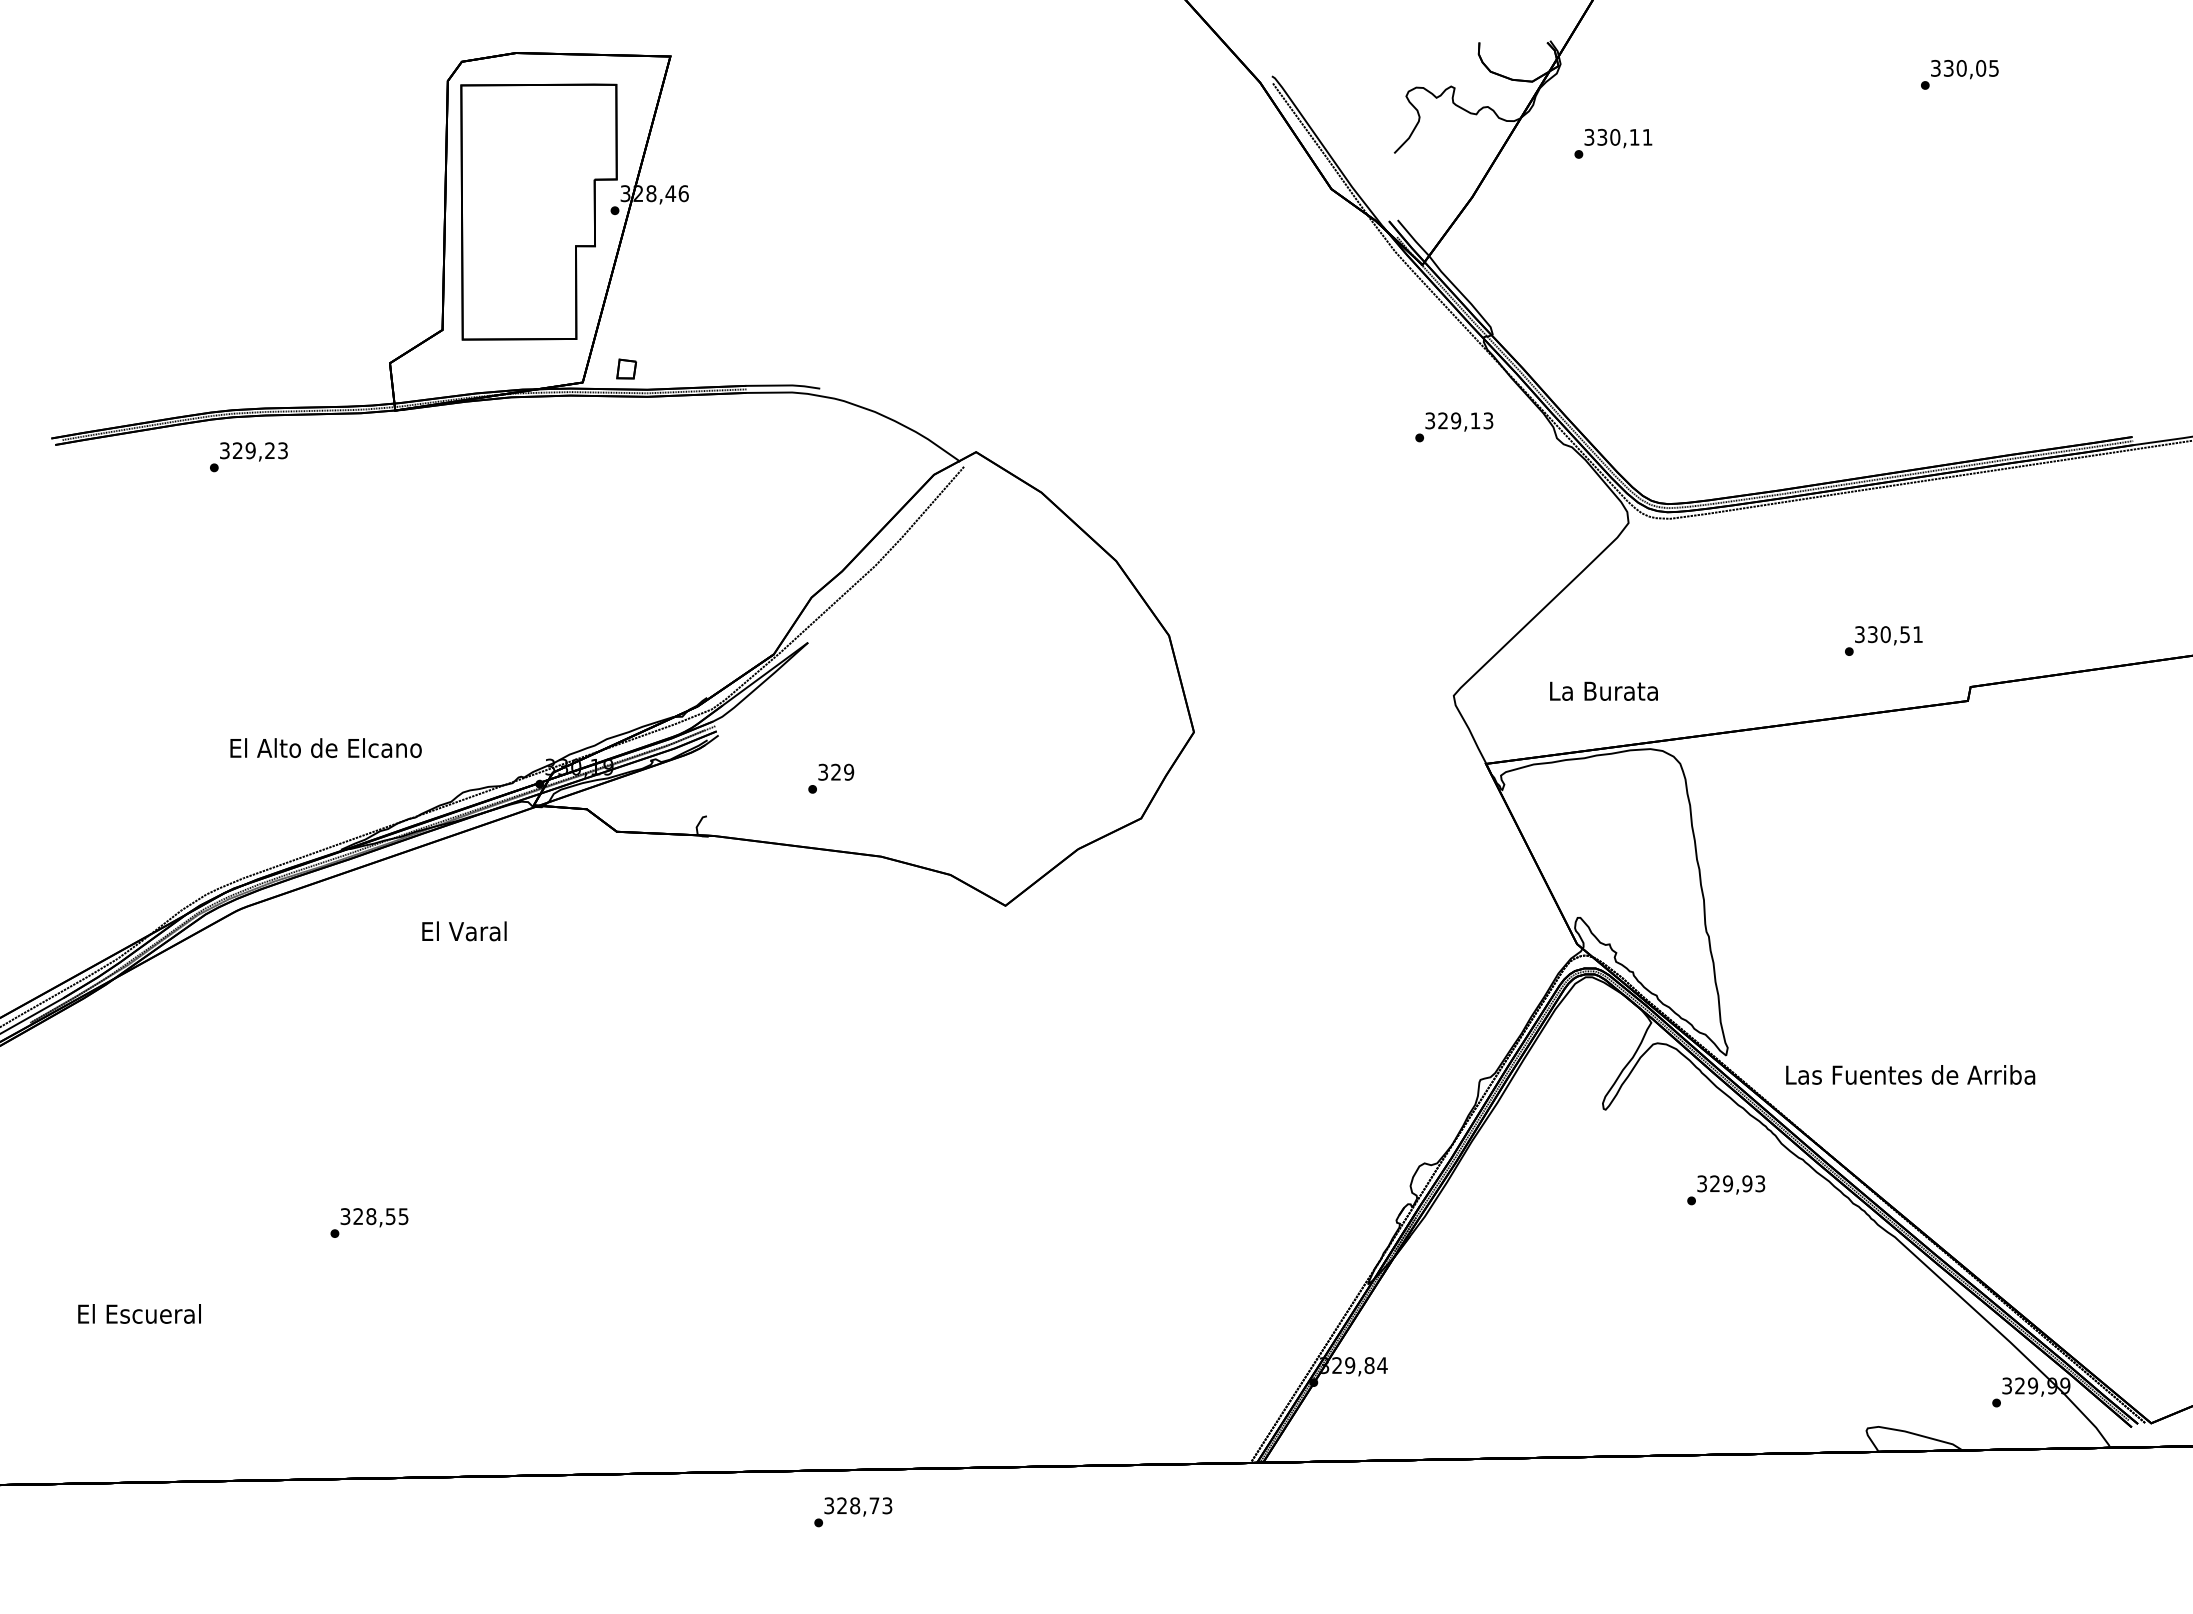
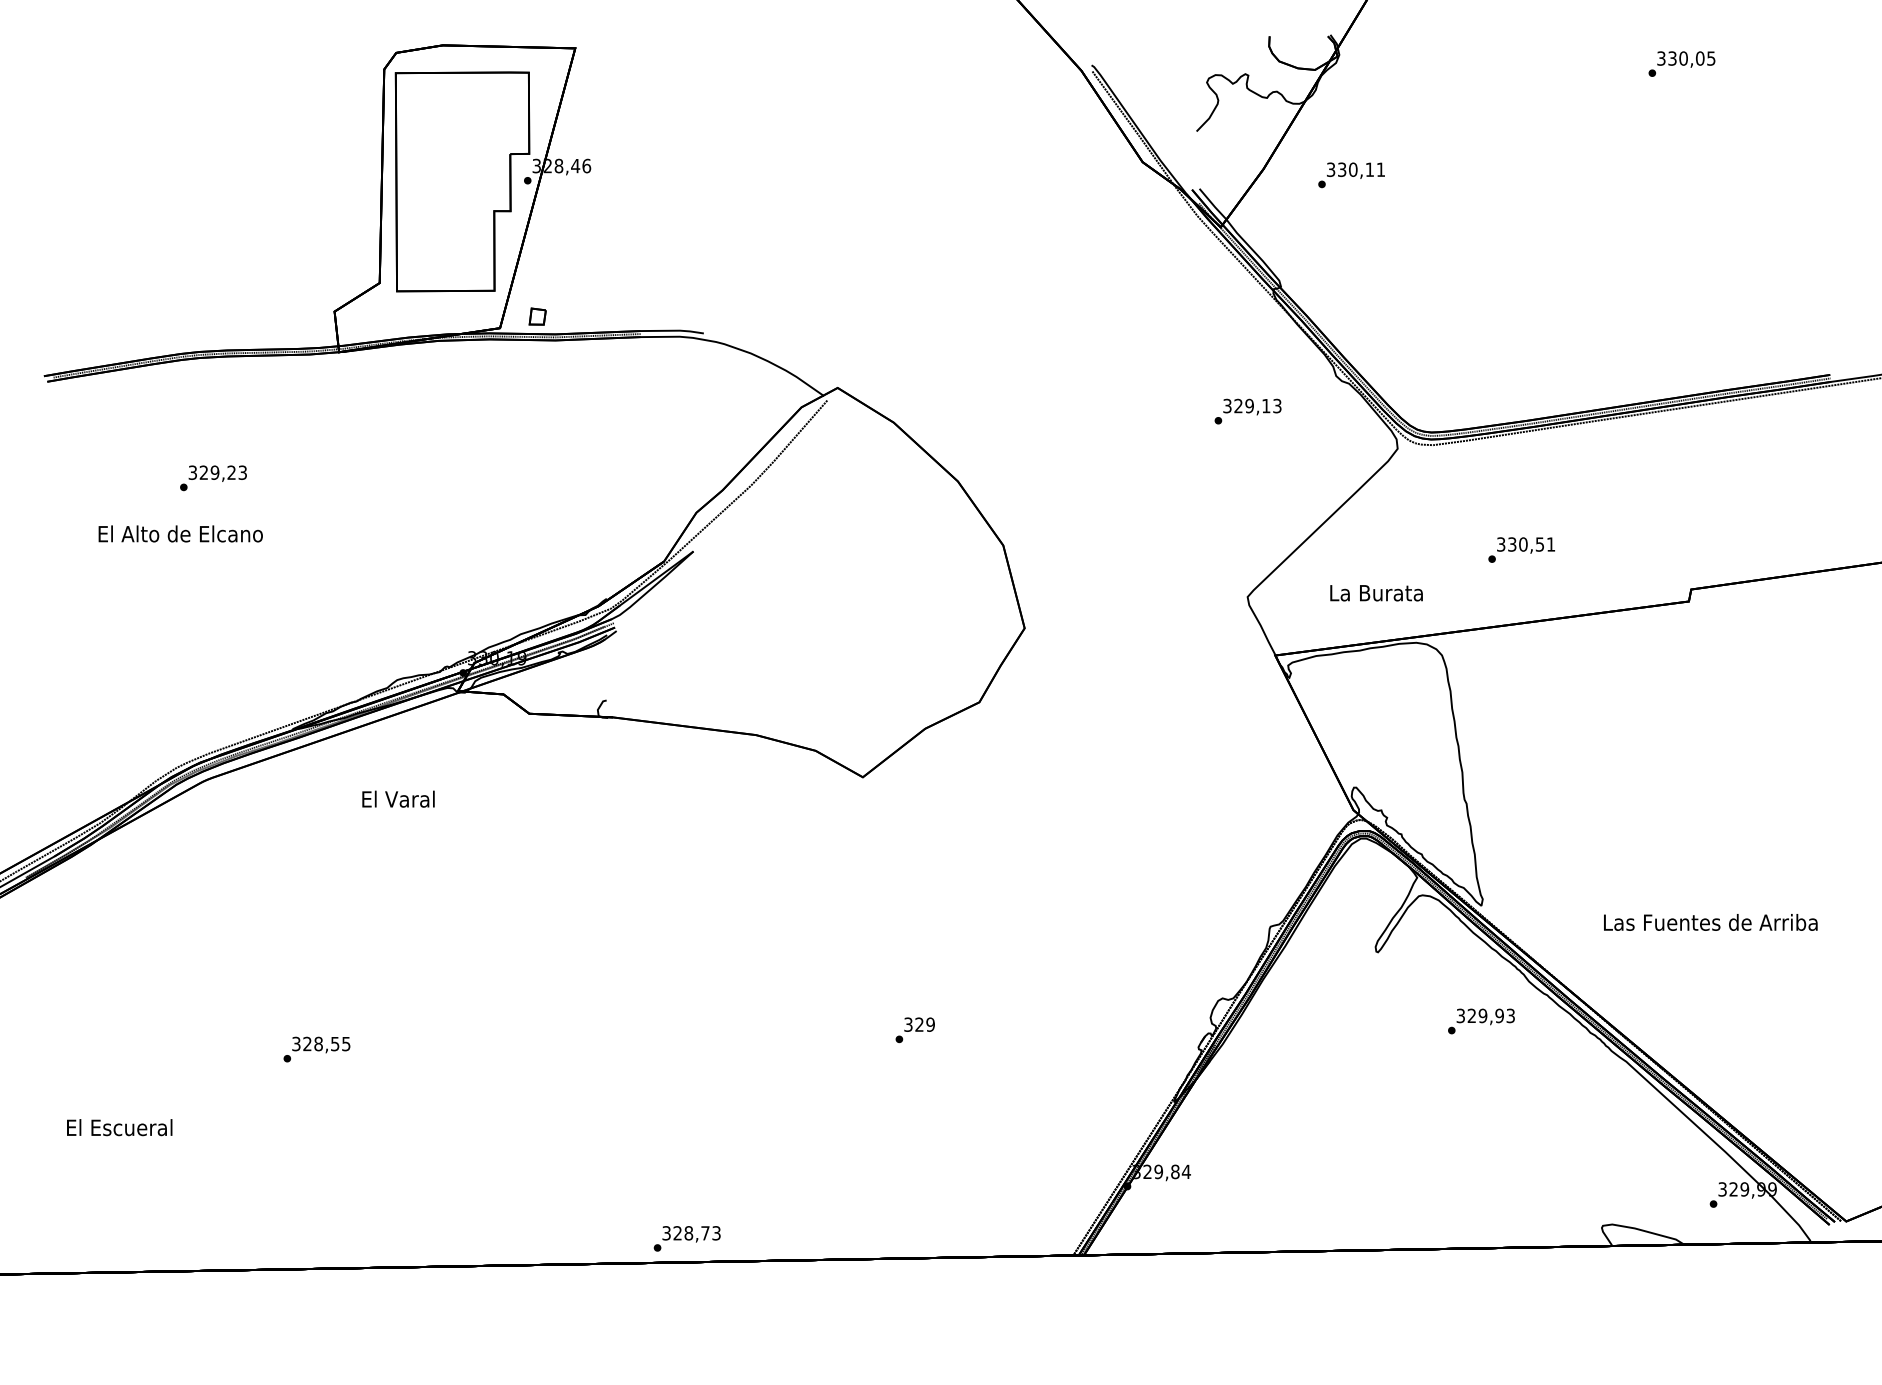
text: (1613, 144) -> (1351, 175), moved
text: (1453, 427) -> (1247, 411), moved
text: (248, 457) -> (213, 478), moved
text: (1883, 640) -> (1521, 549), moved
text: (325, 747) -> (180, 533), moved
text: (830, 779) -> (914, 1030), moved
text: (1910, 1074) -> (1710, 922), moved
text: (852, 1511) -> (686, 1238), moved

